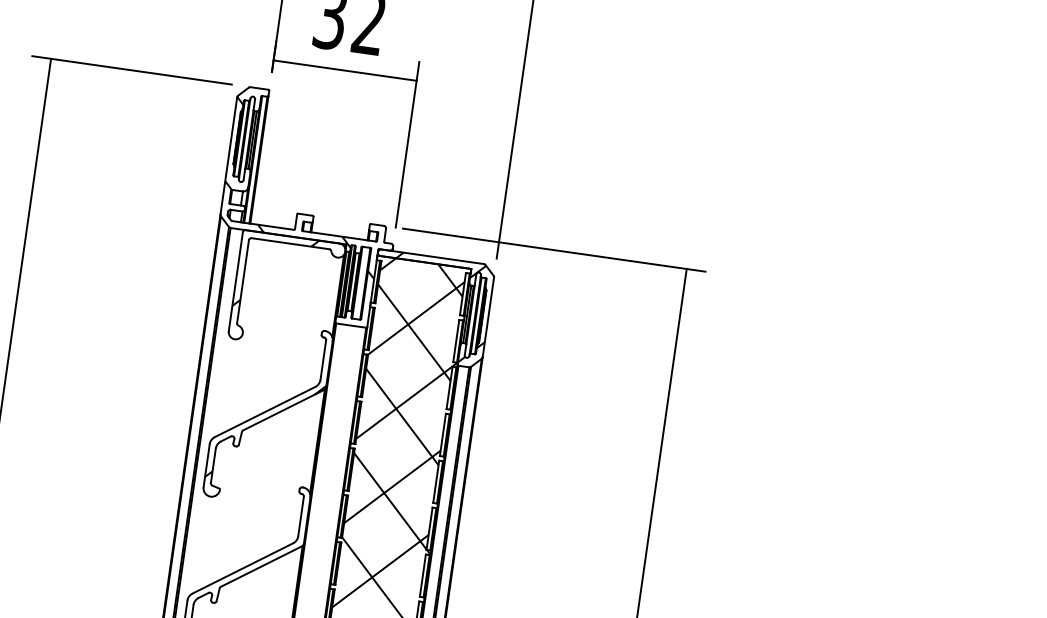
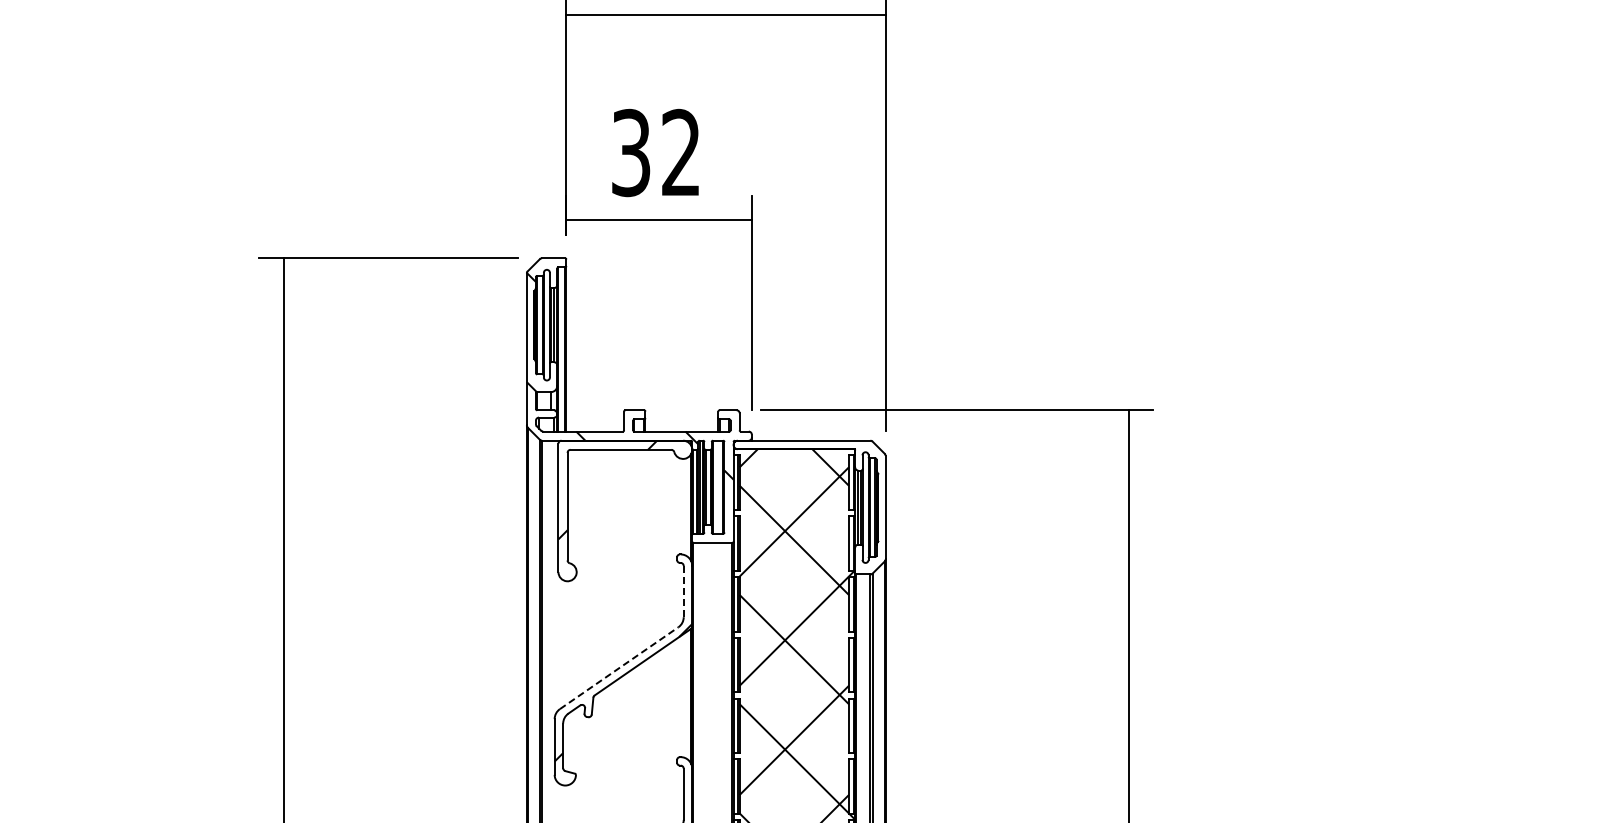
hatch: (439, 308) -> (821, 505), removed
line: (323, 359) -> (683, 591), solid -> dashed
line: (265, 411) -> (619, 667), solid -> dashed

